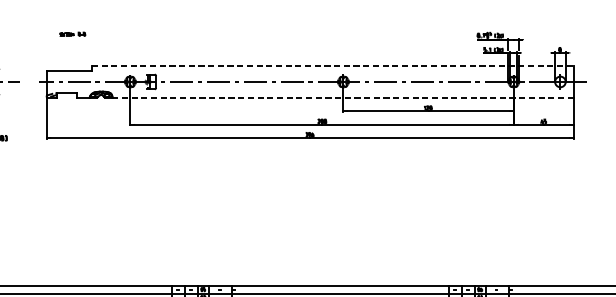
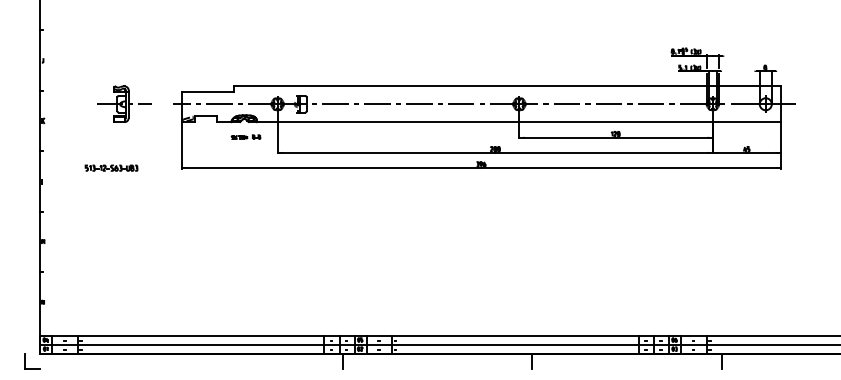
part: (72, 33) -> (245, 136), moved
line: (332, 66) -> (507, 86), dashed -> solid
line: (343, 98) -> (519, 122), dashed -> solid

